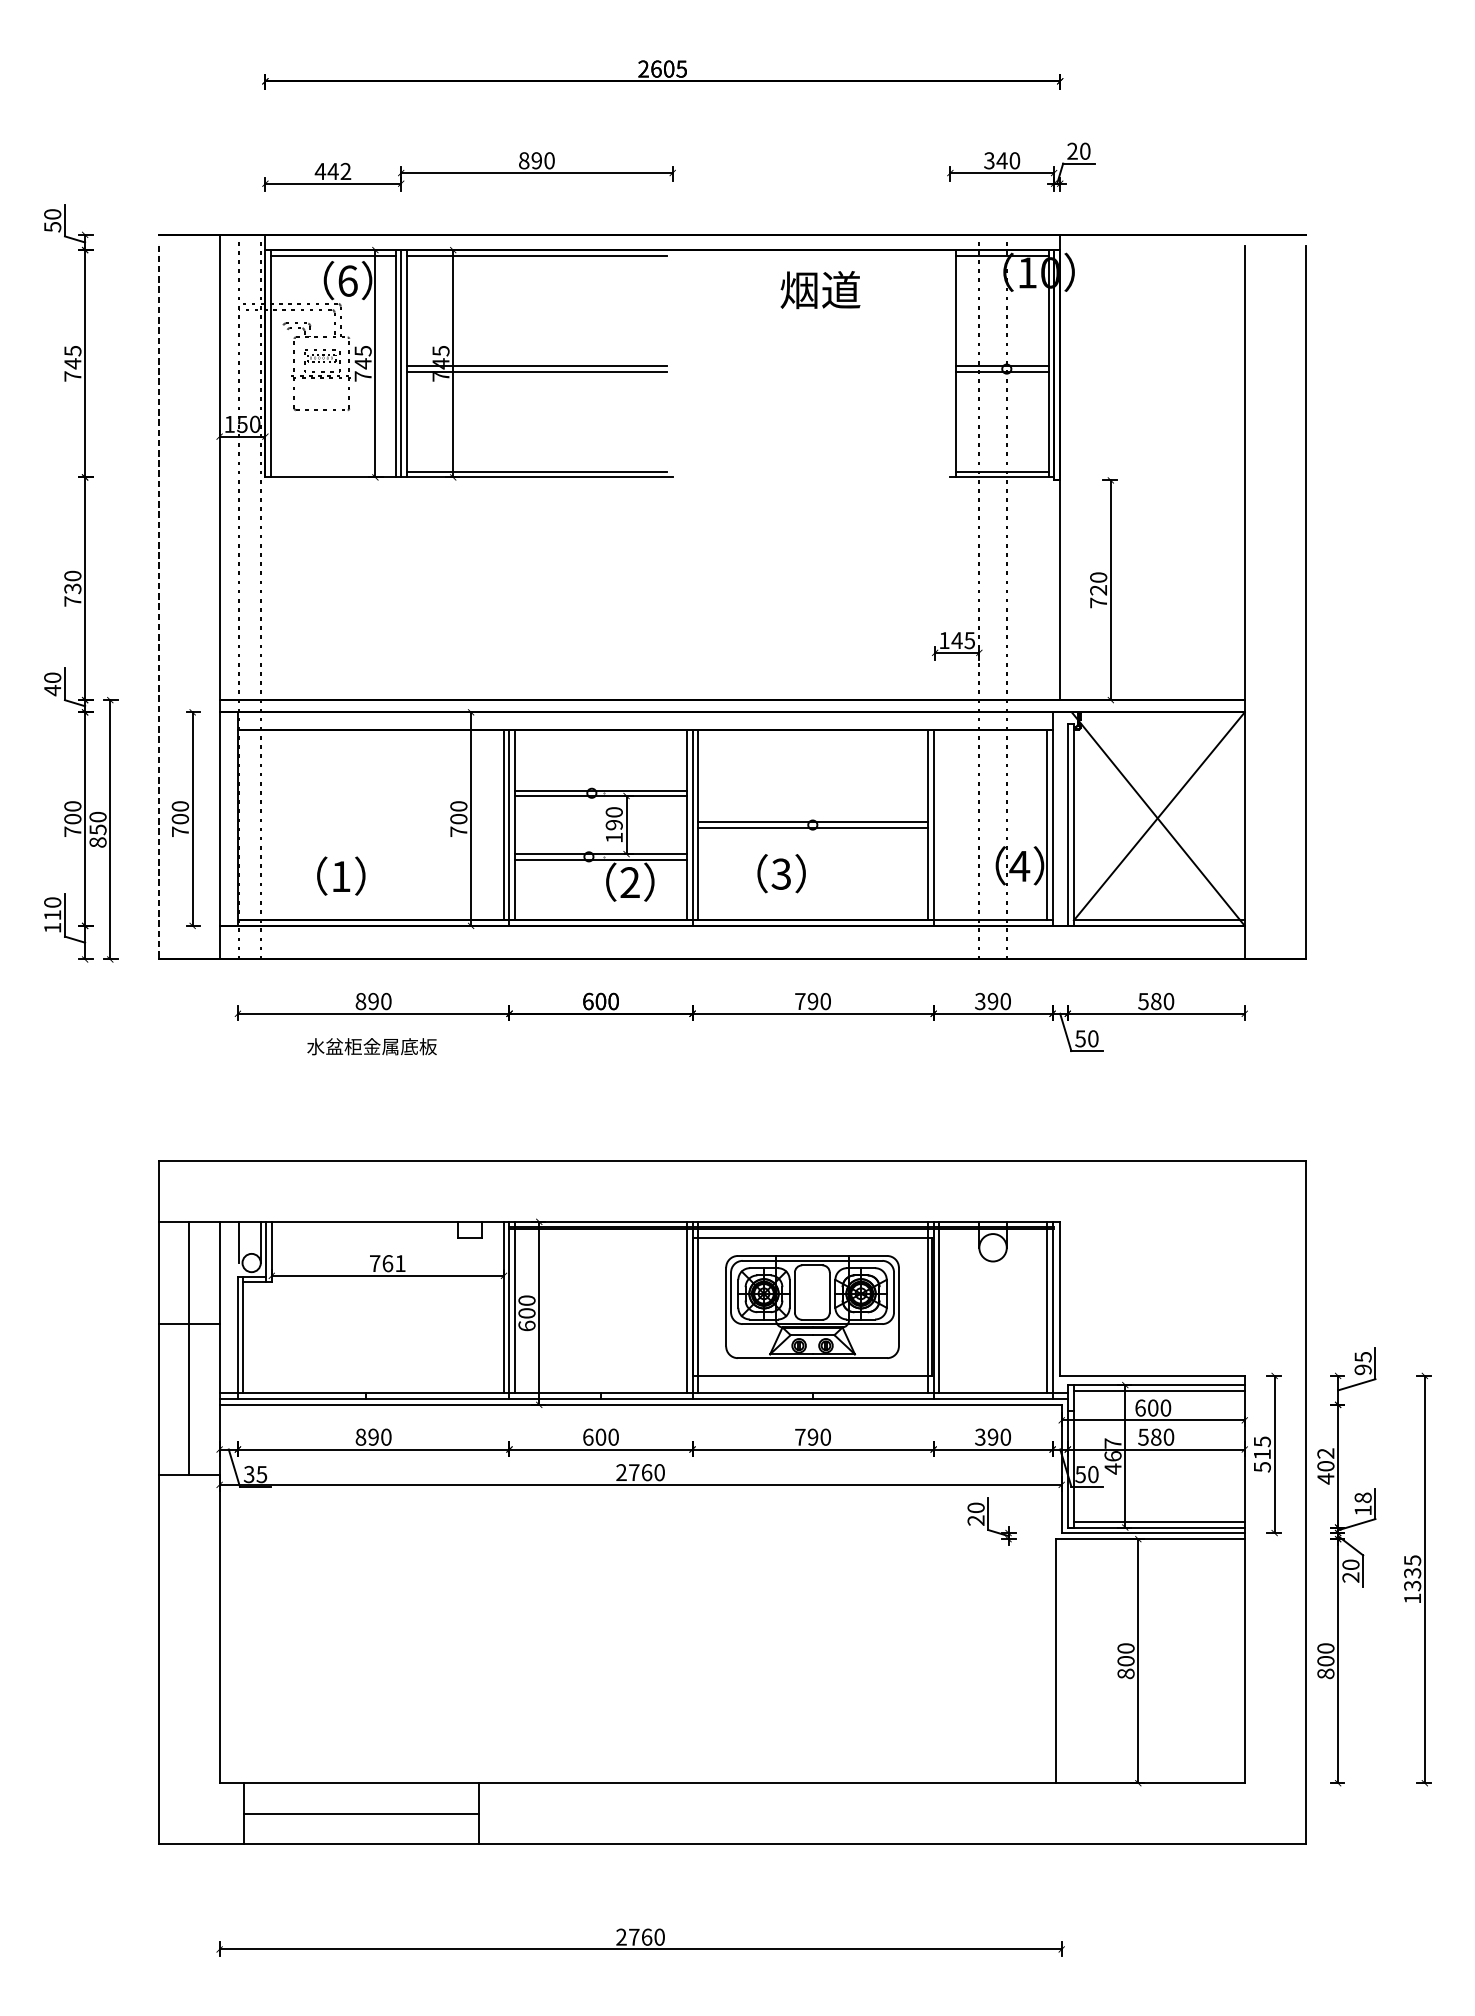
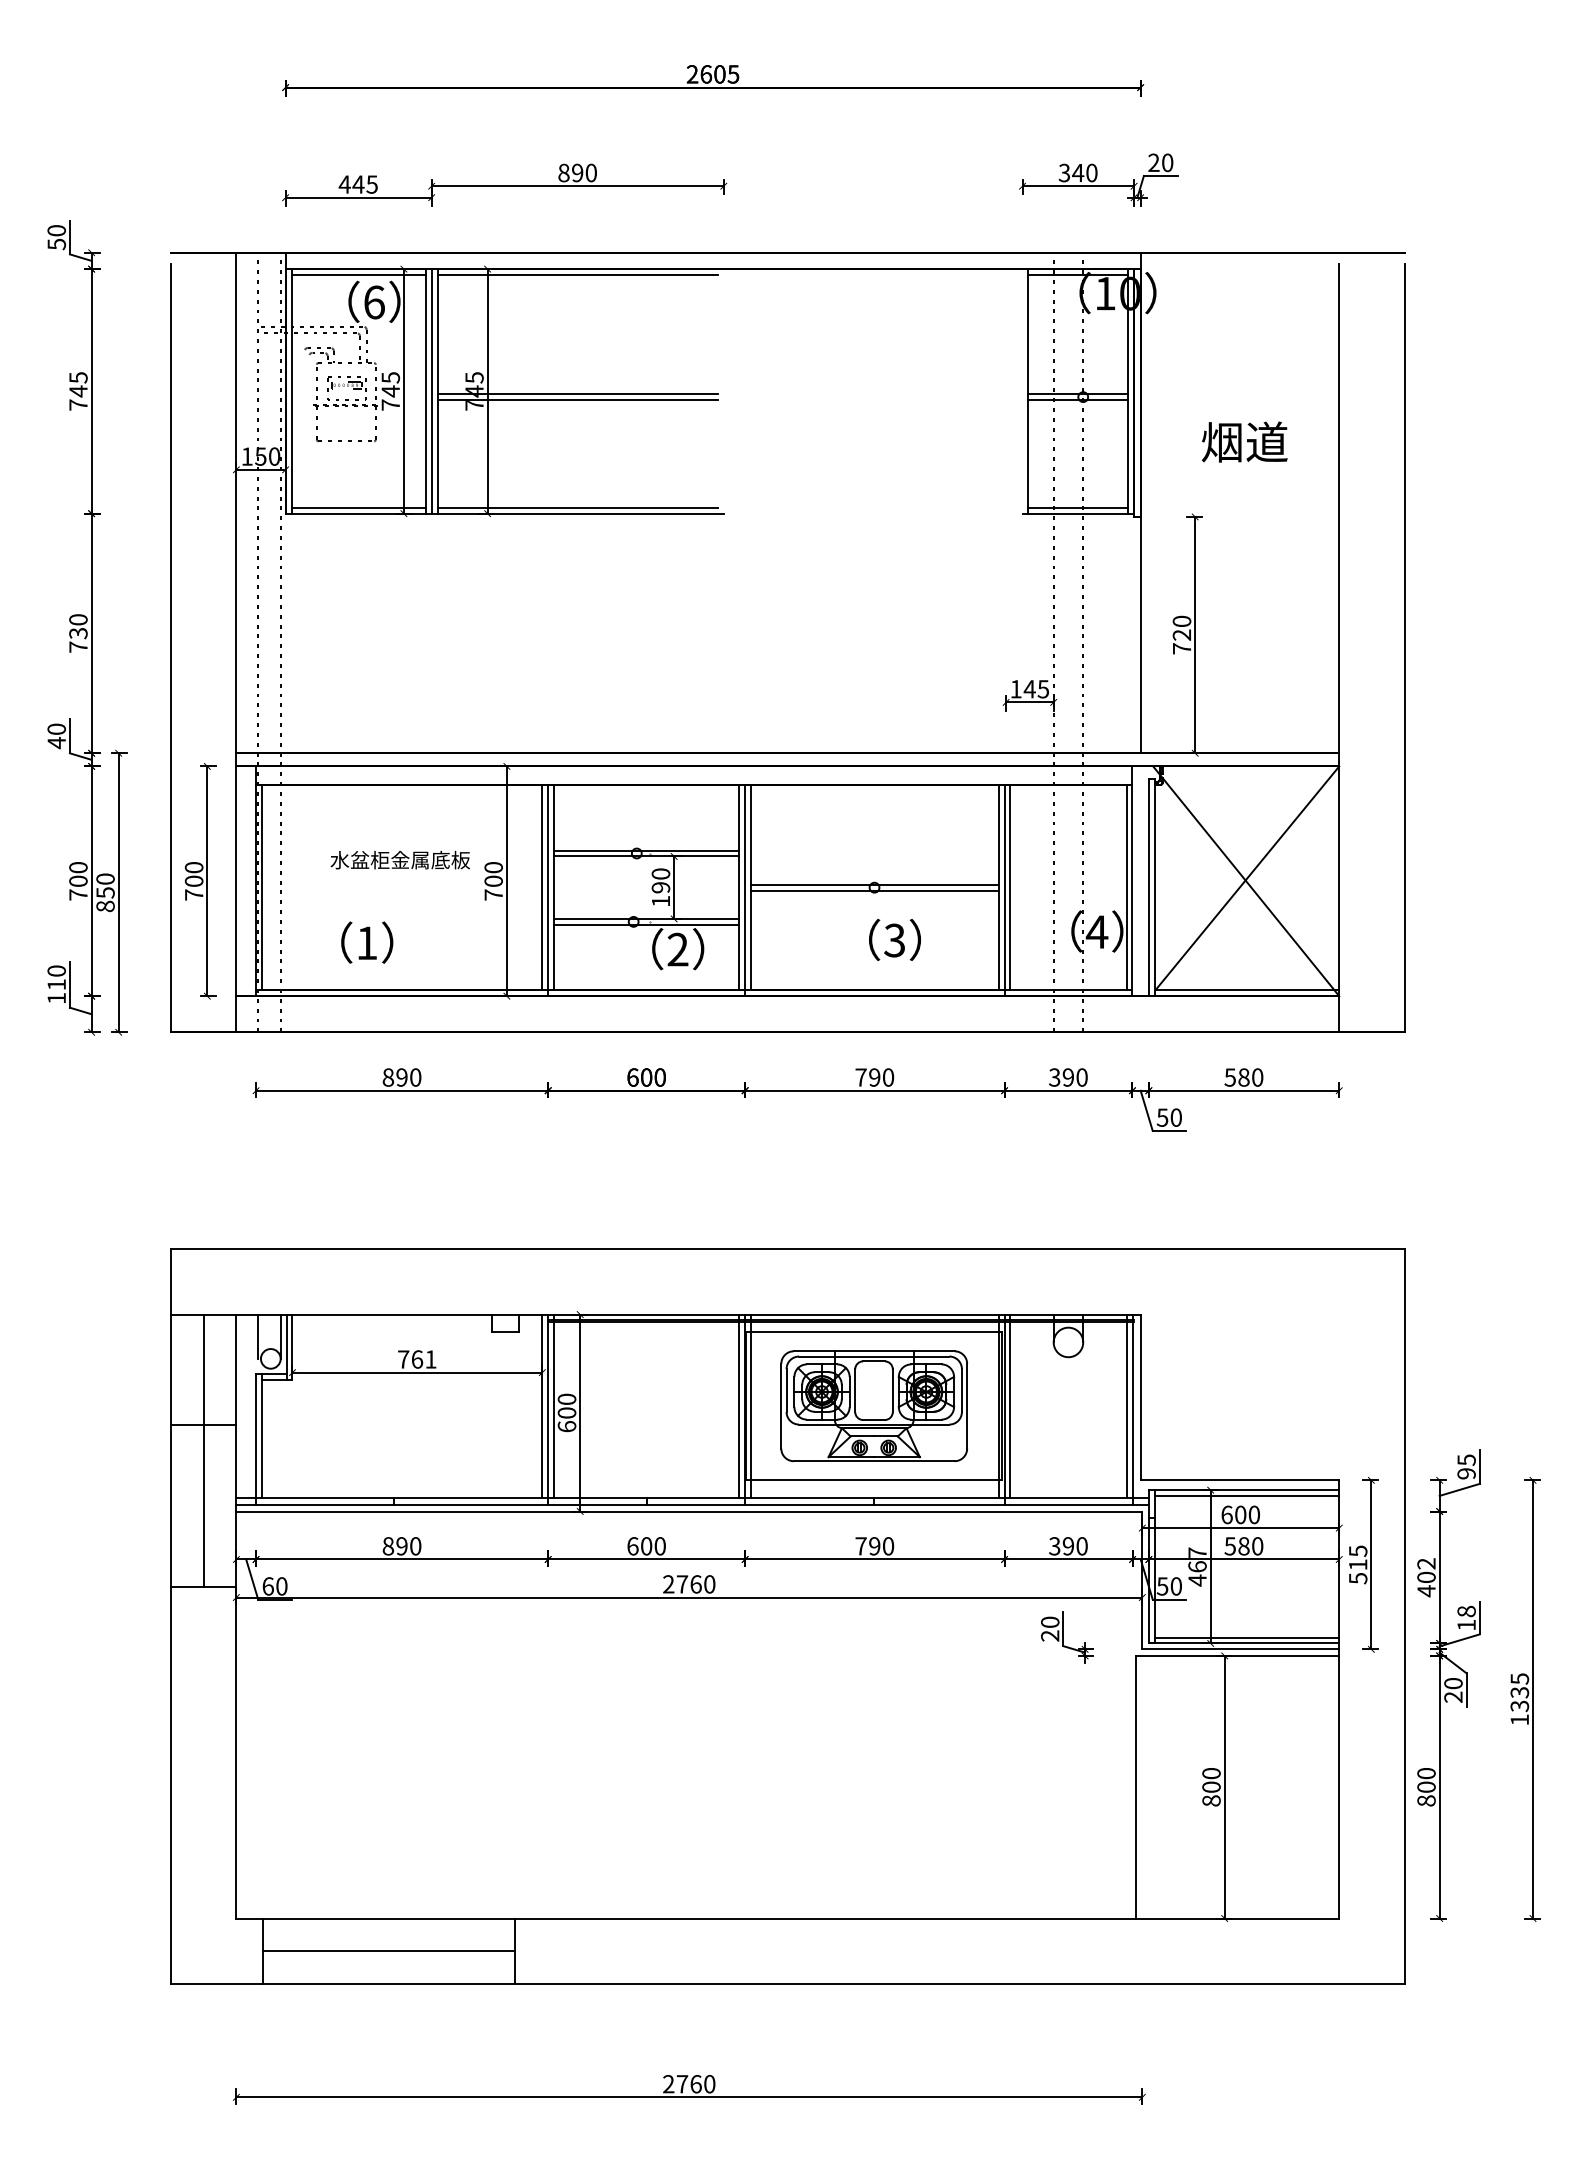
text: (345, 171) -> (371, 184), 442 -> 445
text: (820, 289) -> (1244, 441), moved
line: (333, 471) -> (358, 507), added
line: (158, 602) -> (170, 648), dashed -> solid
line: (243, 824) -> (261, 887), added
line: (939, 824) -> (1010, 887), added
text: (781, 873) -> (894, 939), moved
text: (371, 1046) -> (399, 859), moved
text: (255, 1474) -> (274, 1586), 35 -> 60

